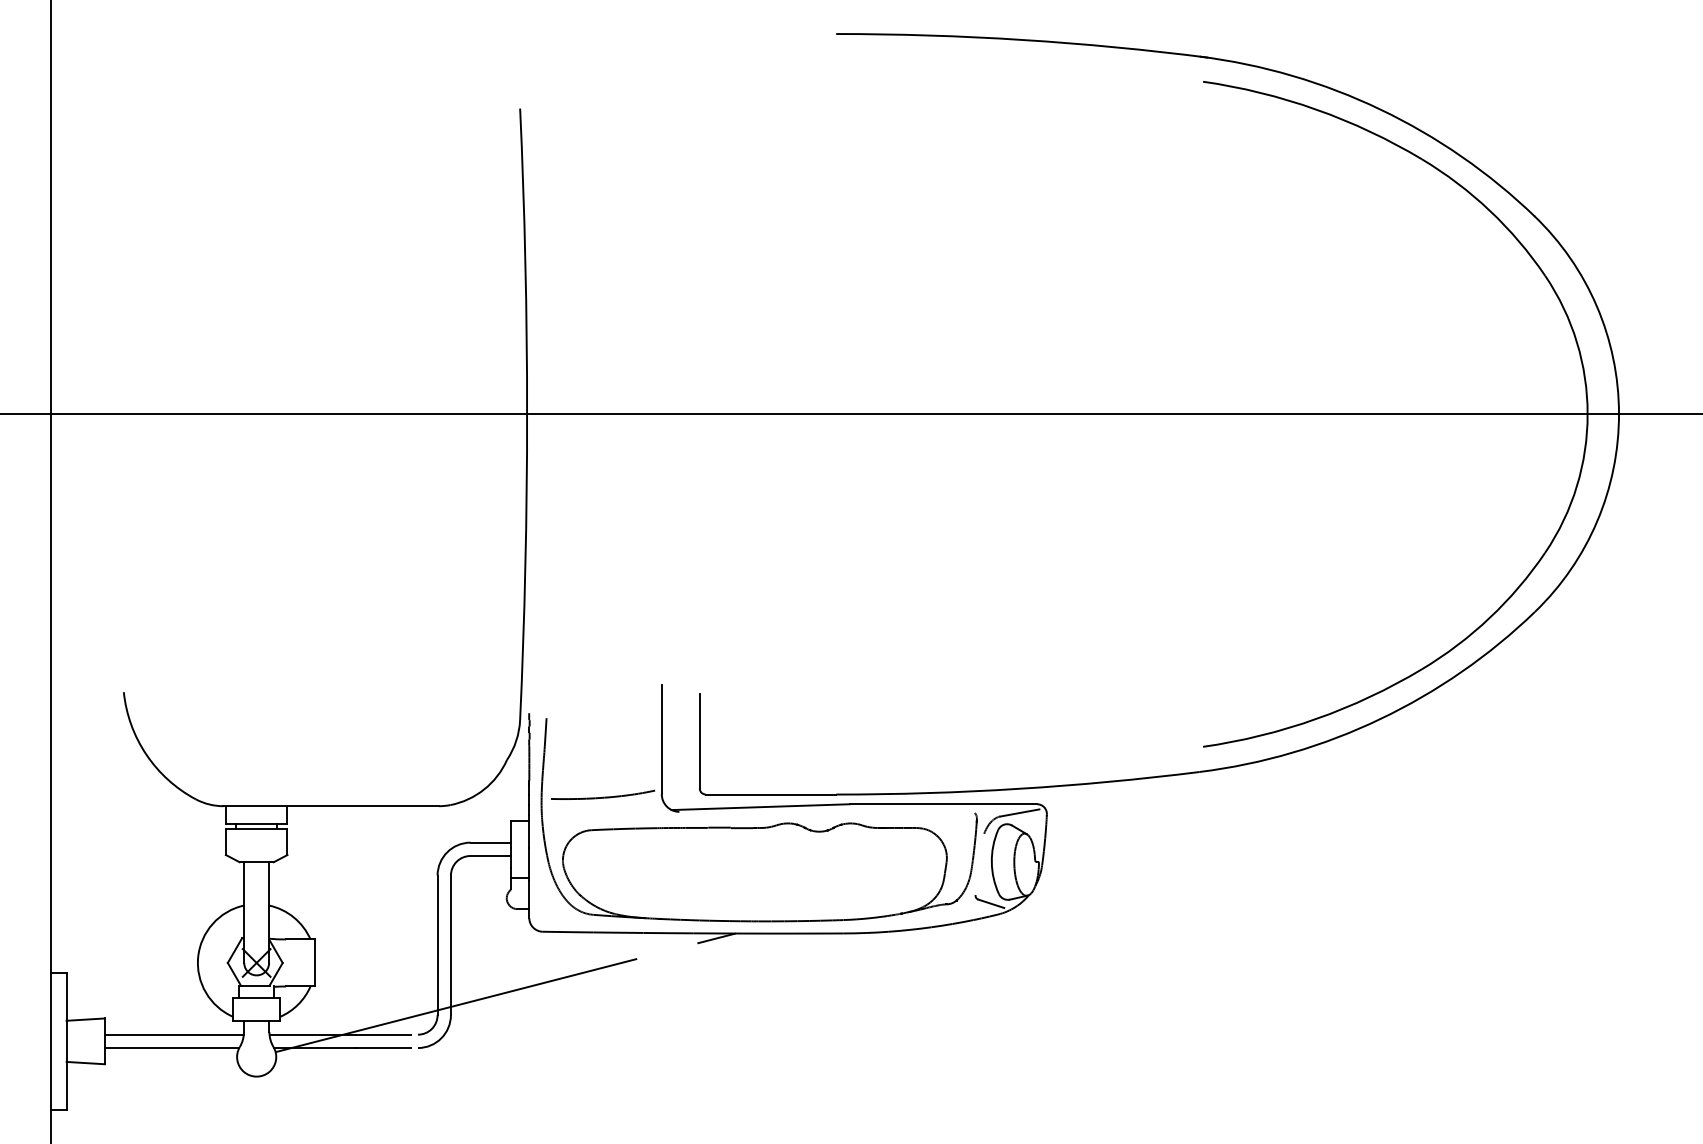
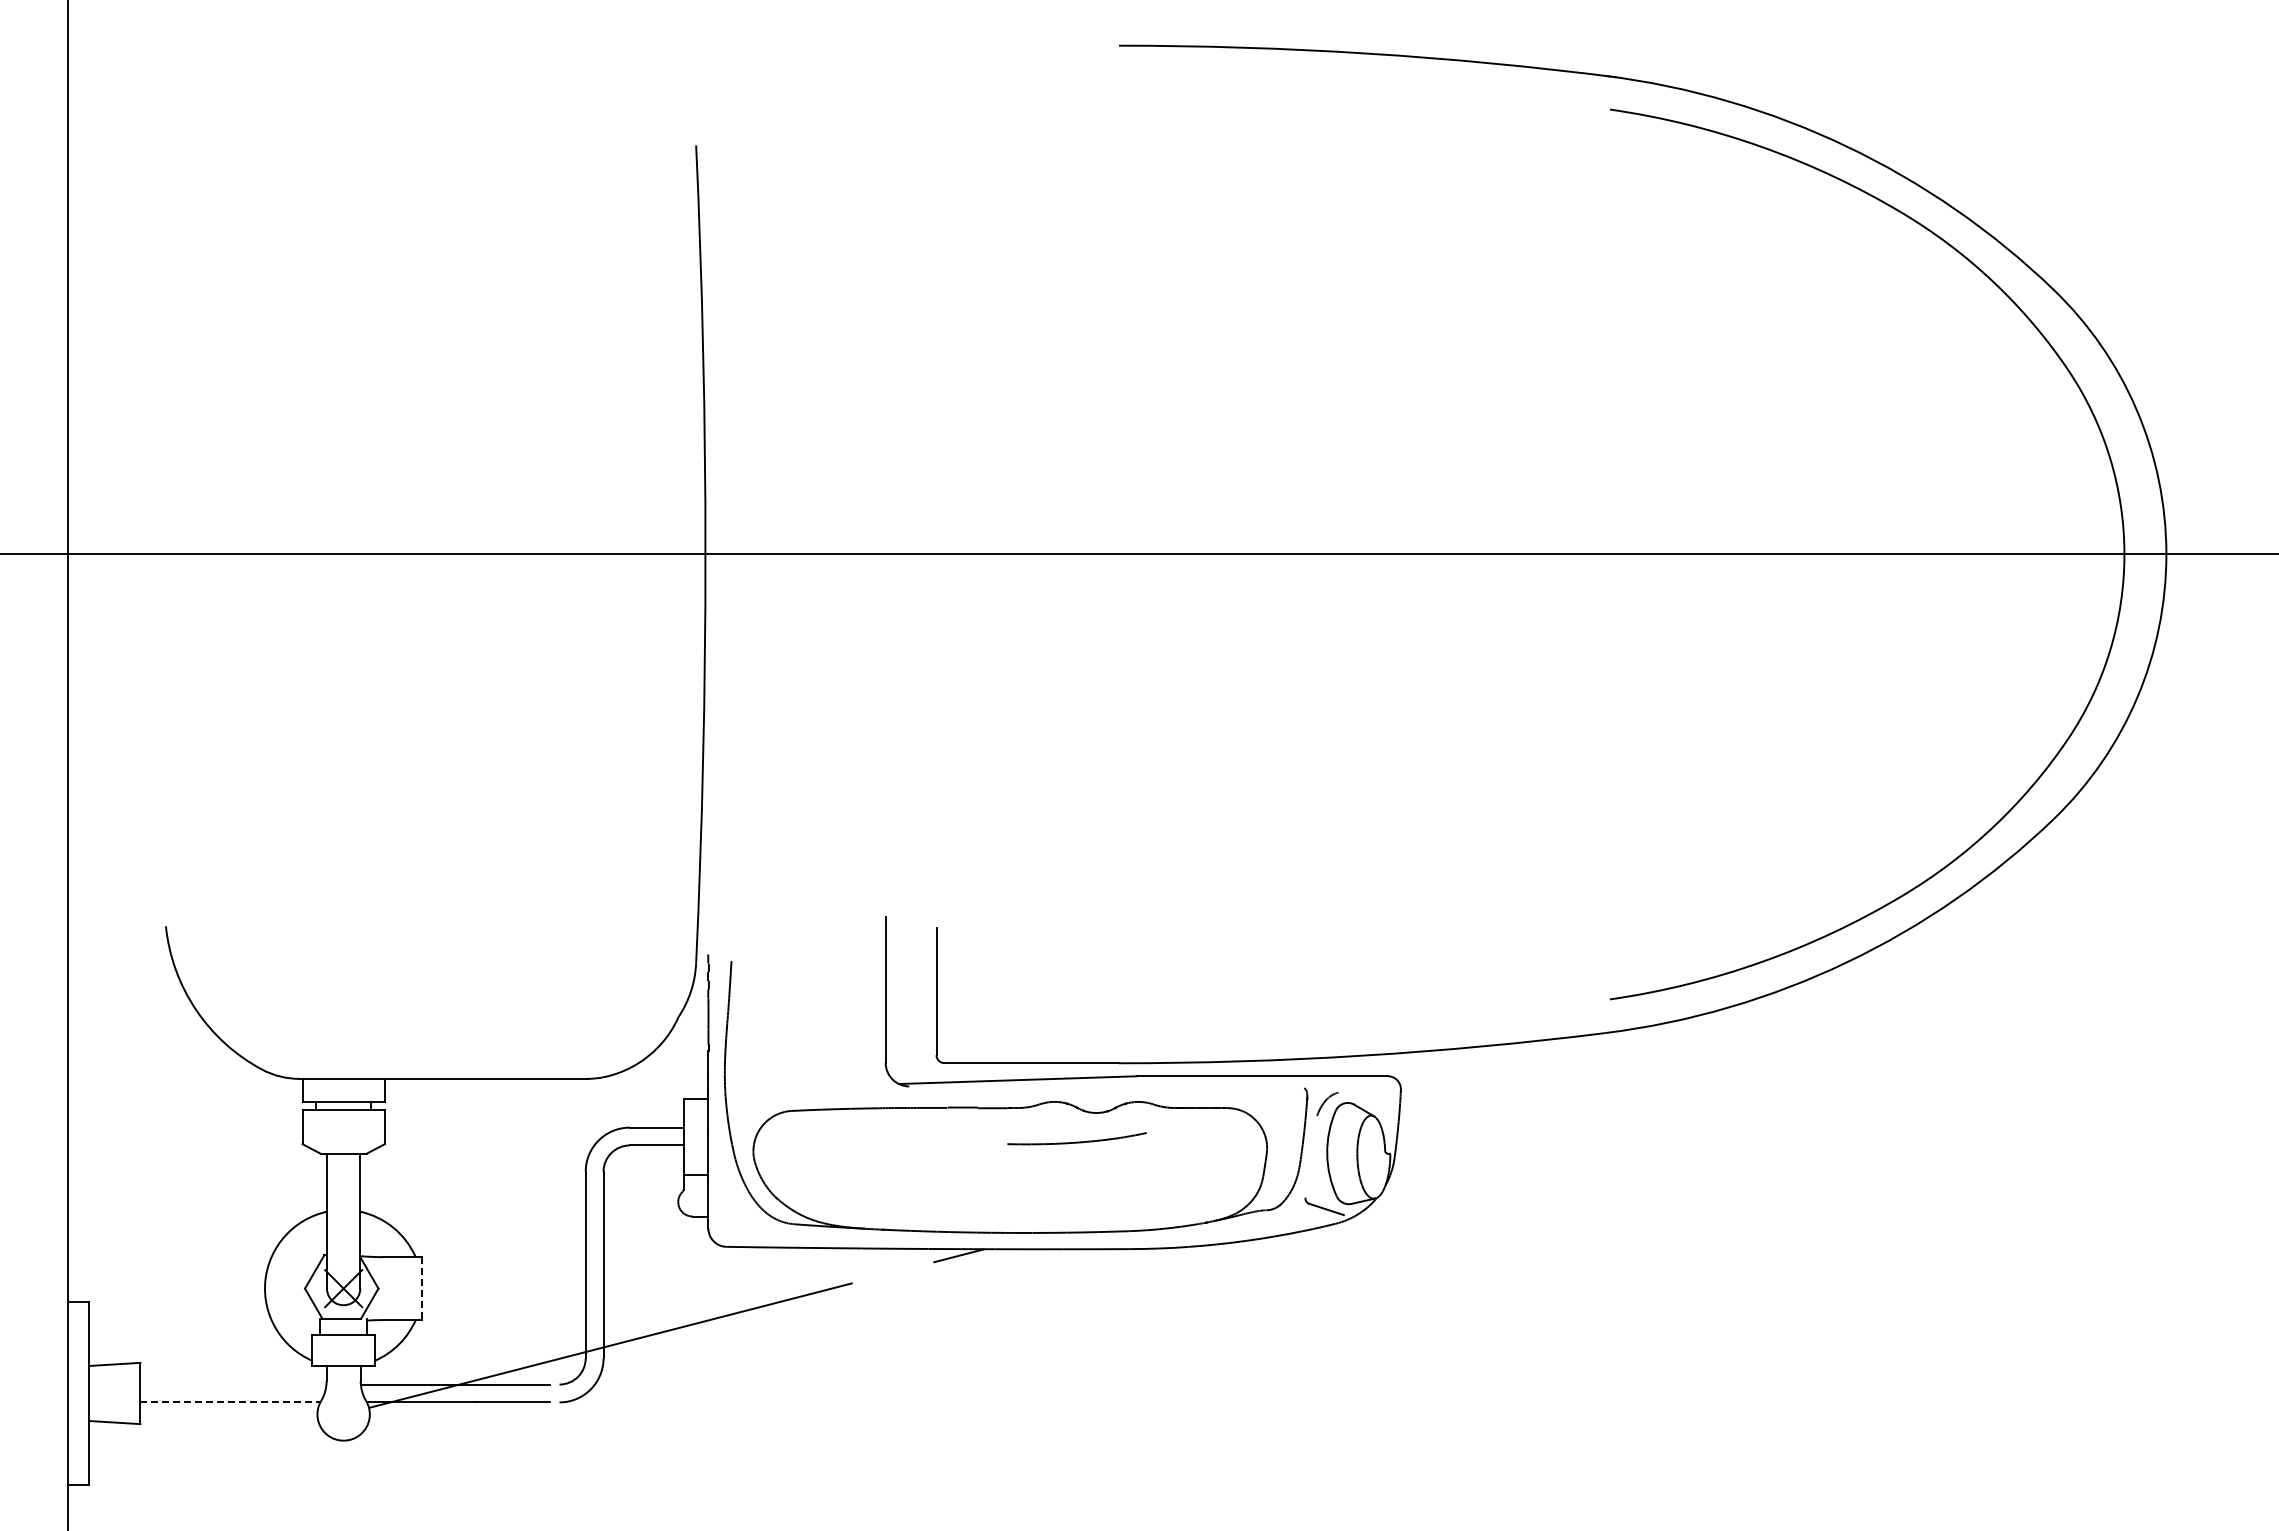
part: (602, 794) -> (1076, 1138), moved
line: (1019, 812) -> (1364, 1087), removed
line: (315, 963) -> (422, 1289), solid -> dashed
line: (174, 1034) -> (233, 1384), removed
line: (172, 1048) -> (230, 1402), solid -> dashed

